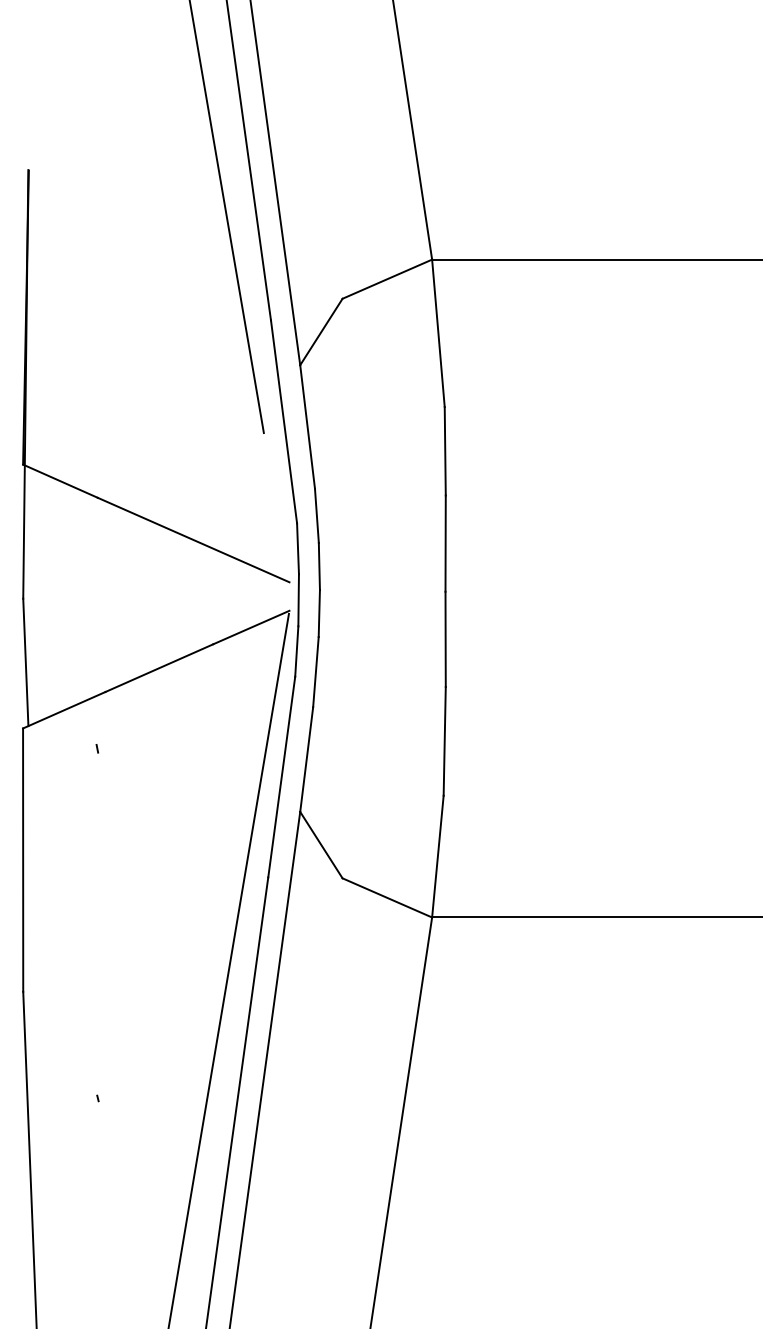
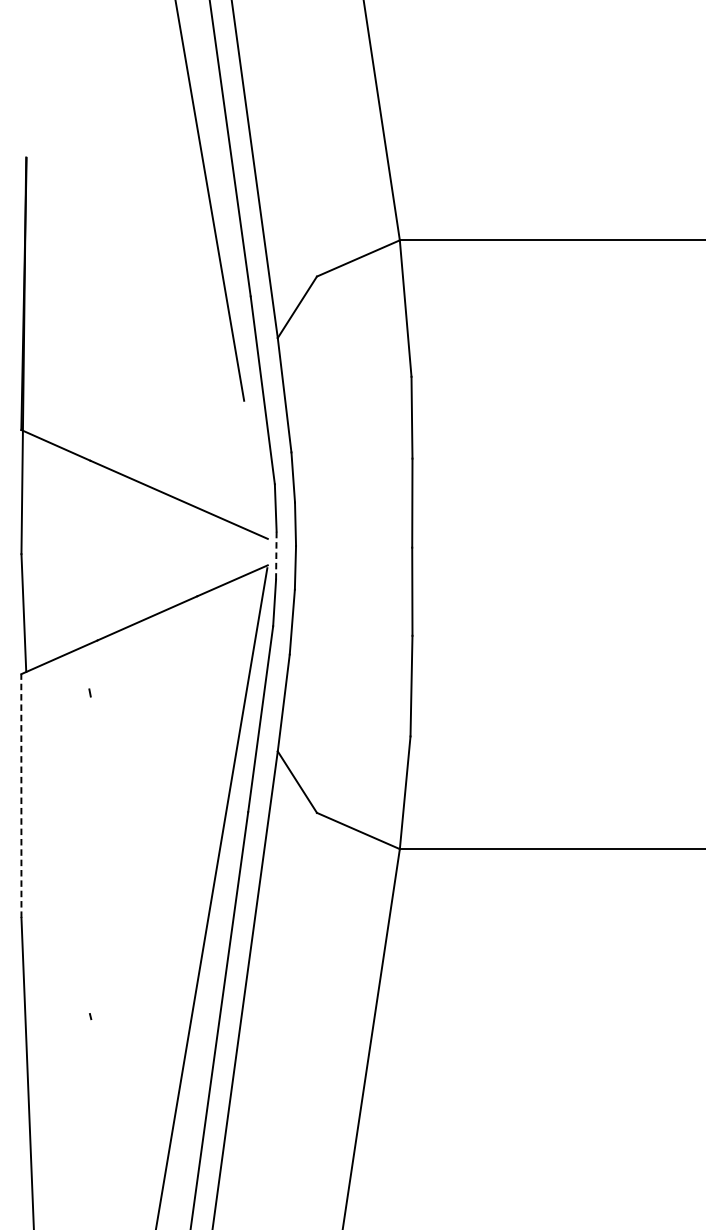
line: (298, 599) -> (276, 554), solid -> dashed
line: (23, 860) -> (21, 796), solid -> dashed

